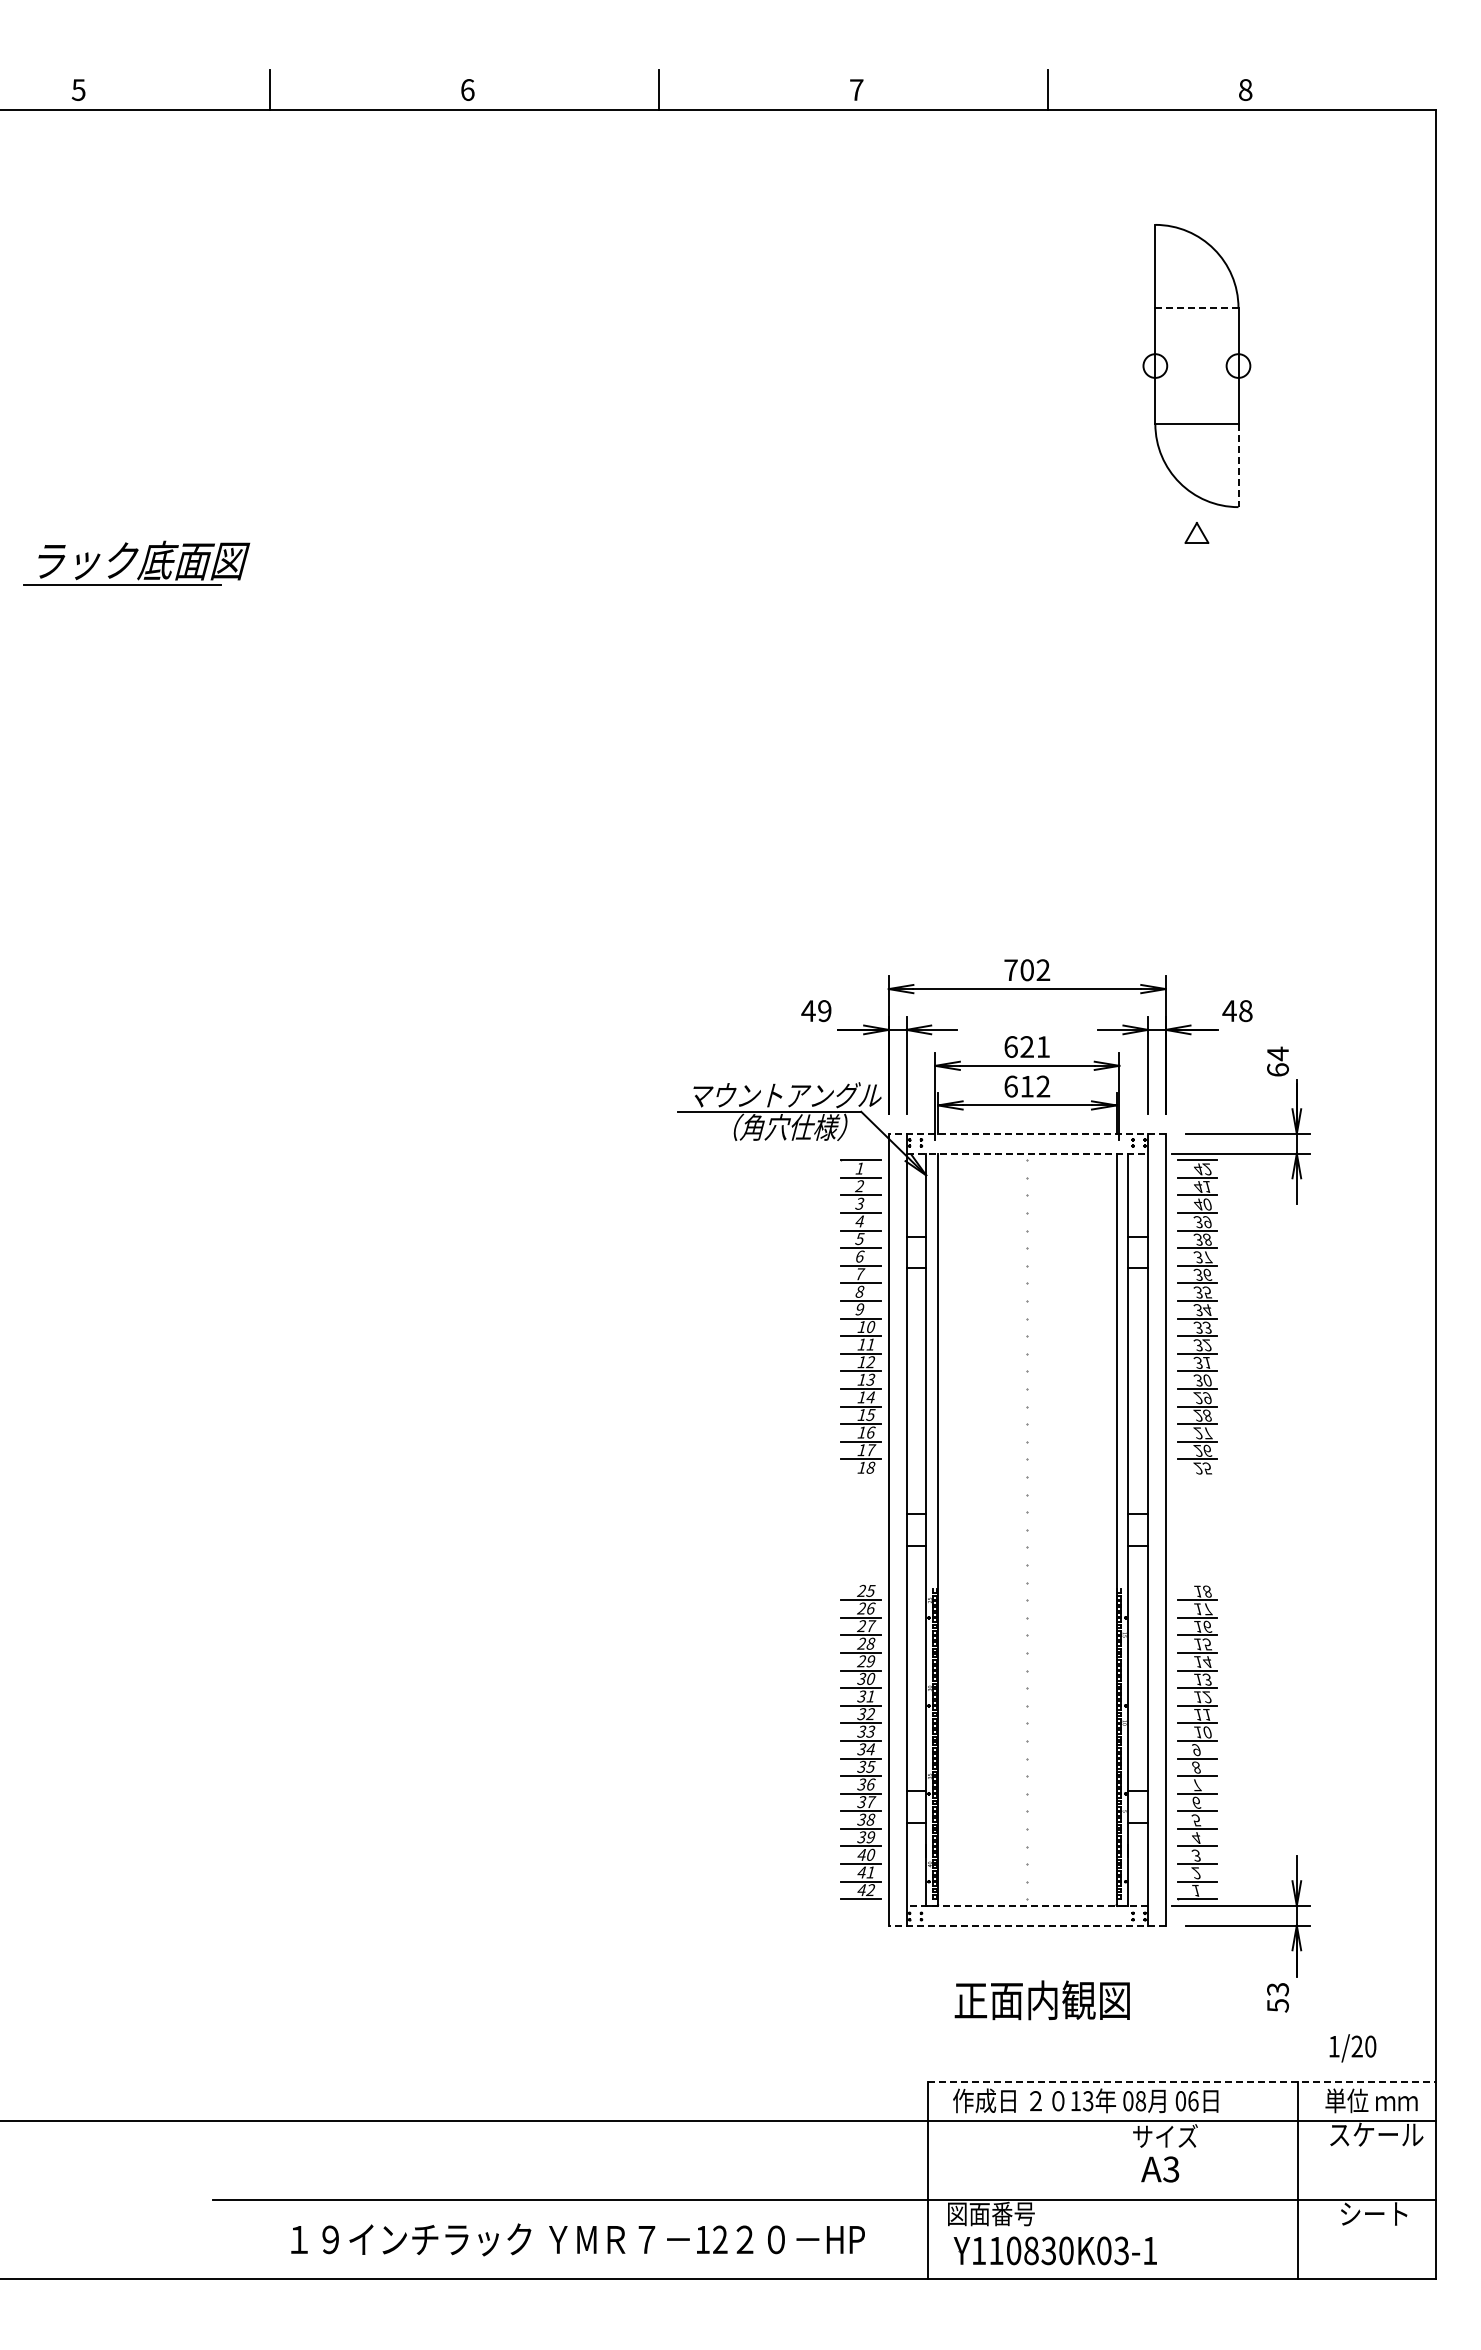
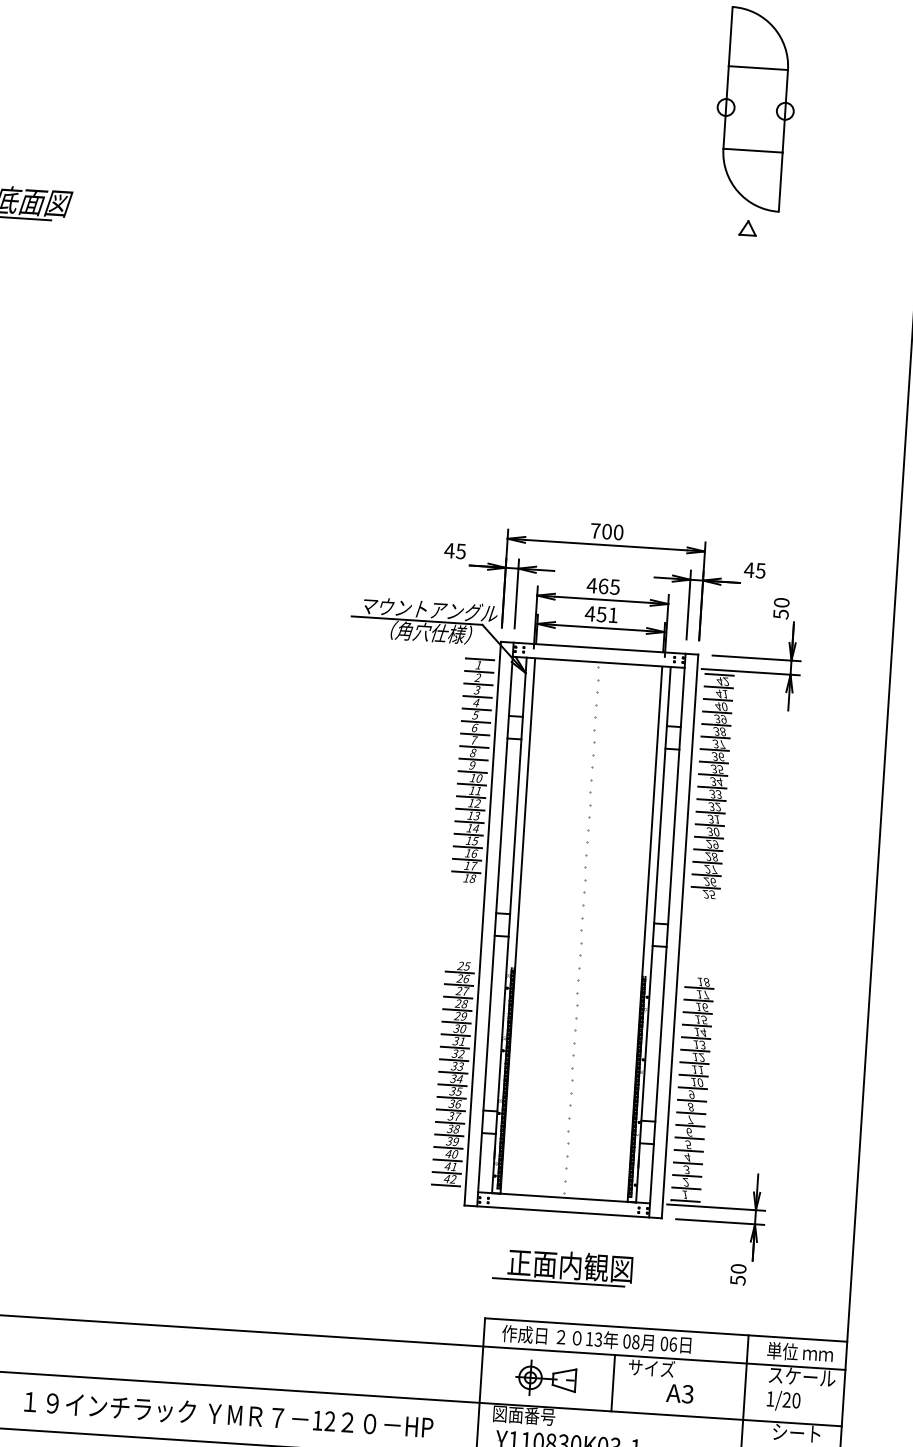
line: (1196, 308) -> (758, 68), dashed -> solid
line: (1238, 465) -> (780, 182), dashed -> solid
text: (1043, 970) -> (618, 532), 702 -> 700
text: (824, 1010) -> (460, 551), 49 -> 45
text: (1245, 1010) -> (760, 570), 48 -> 45
text: (1026, 1046) -> (603, 585), 621 -> 465
text: (1277, 1061) -> (781, 608), 64 -> 50
text: (1026, 1086) -> (601, 614), 612 -> 451
line: (1027, 1133) -> (599, 647), dashed -> solid
line: (1027, 1153) -> (598, 662), dashed -> solid
line: (1027, 1905) -> (564, 1197), dashed -> solid
line: (1027, 1925) -> (563, 1211), dashed -> solid
text: (1277, 1989) -> (738, 1268), 53 -> 50
line: (1027, 2024) -> (558, 1282), added
text: (1352, 2048) -> (783, 1401), moved
line: (1182, 2081) -> (666, 1330), dashed -> solid
part: (1017, 2160) -> (545, 1378), added
line: (1112, 2160) -> (613, 1383), added
text: (1160, 2169) -> (680, 1393), moved

